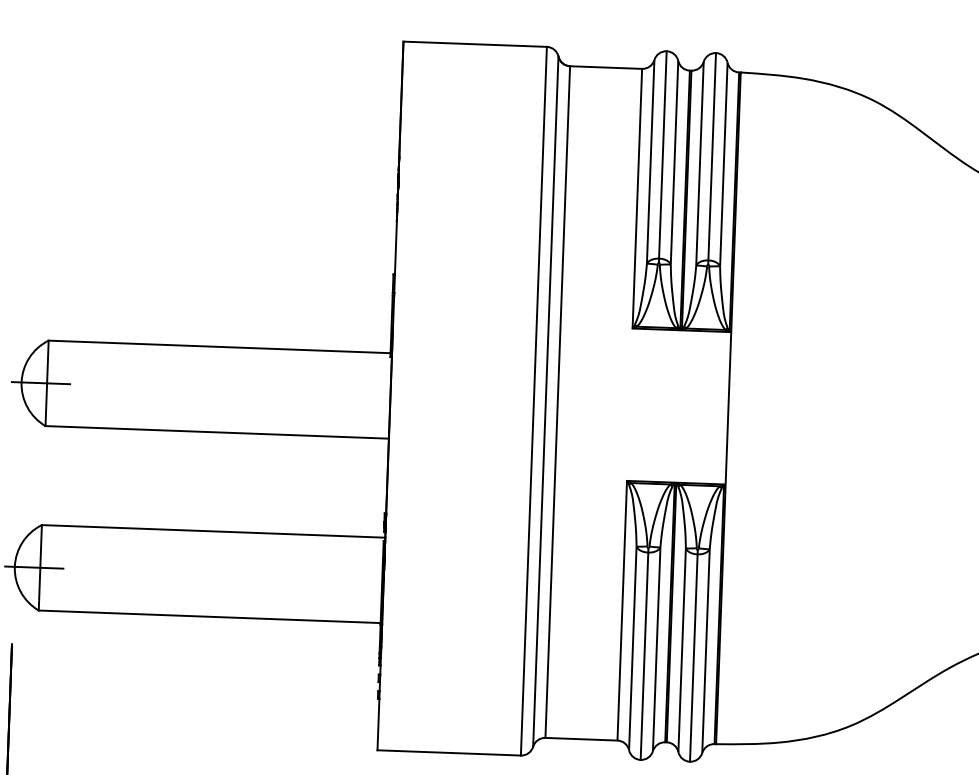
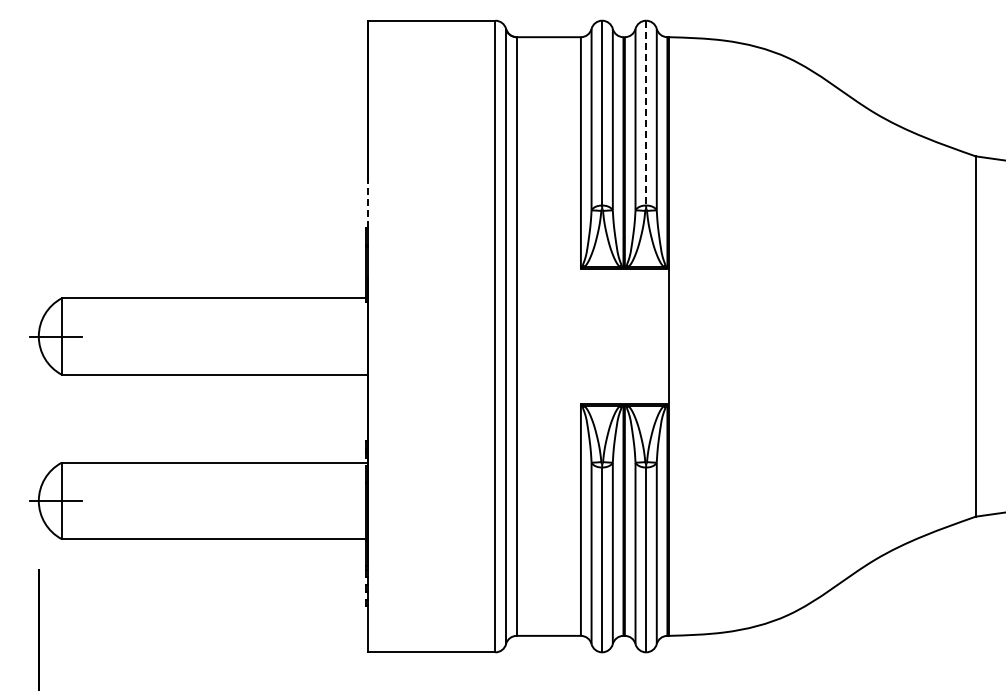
line: (712, 157) -> (646, 113), solid -> dashed
line: (395, 247) -> (367, 204), solid -> dashed

